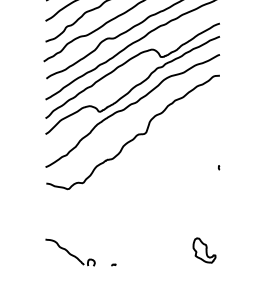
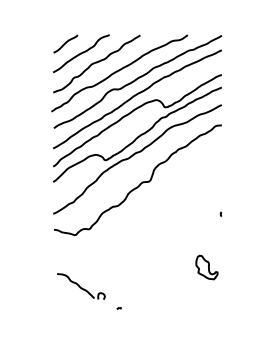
part: (204, 250) -> (206, 267), moved
part: (70, 252) -> (81, 286), moved

